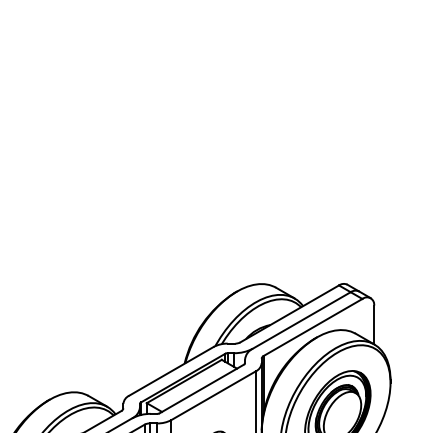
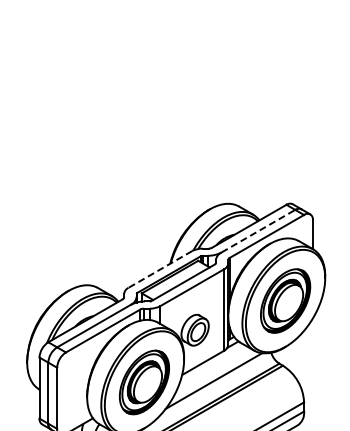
line: (301, 320) -> (258, 231), solid -> dashed
line: (171, 371) -> (160, 269), solid -> dashed

